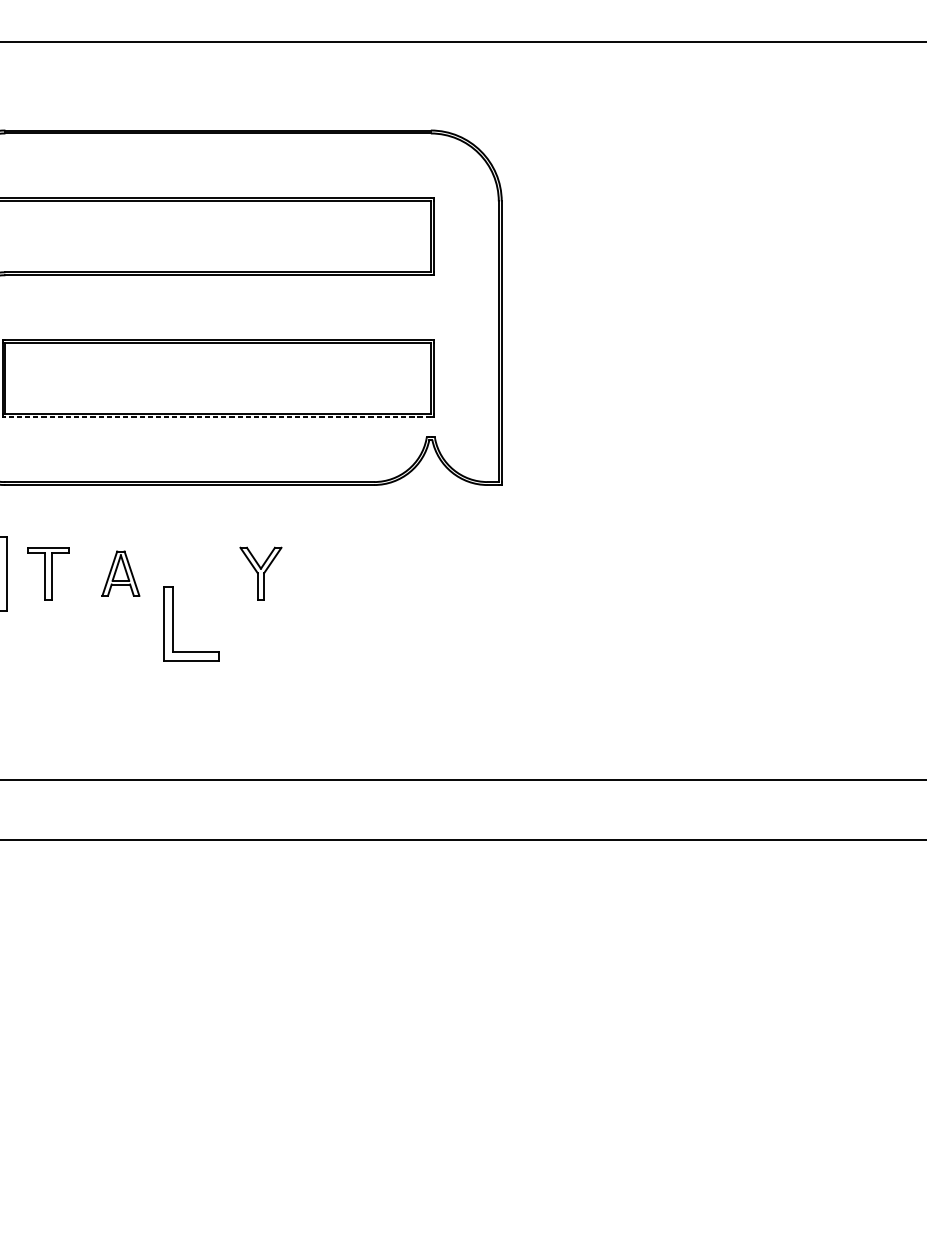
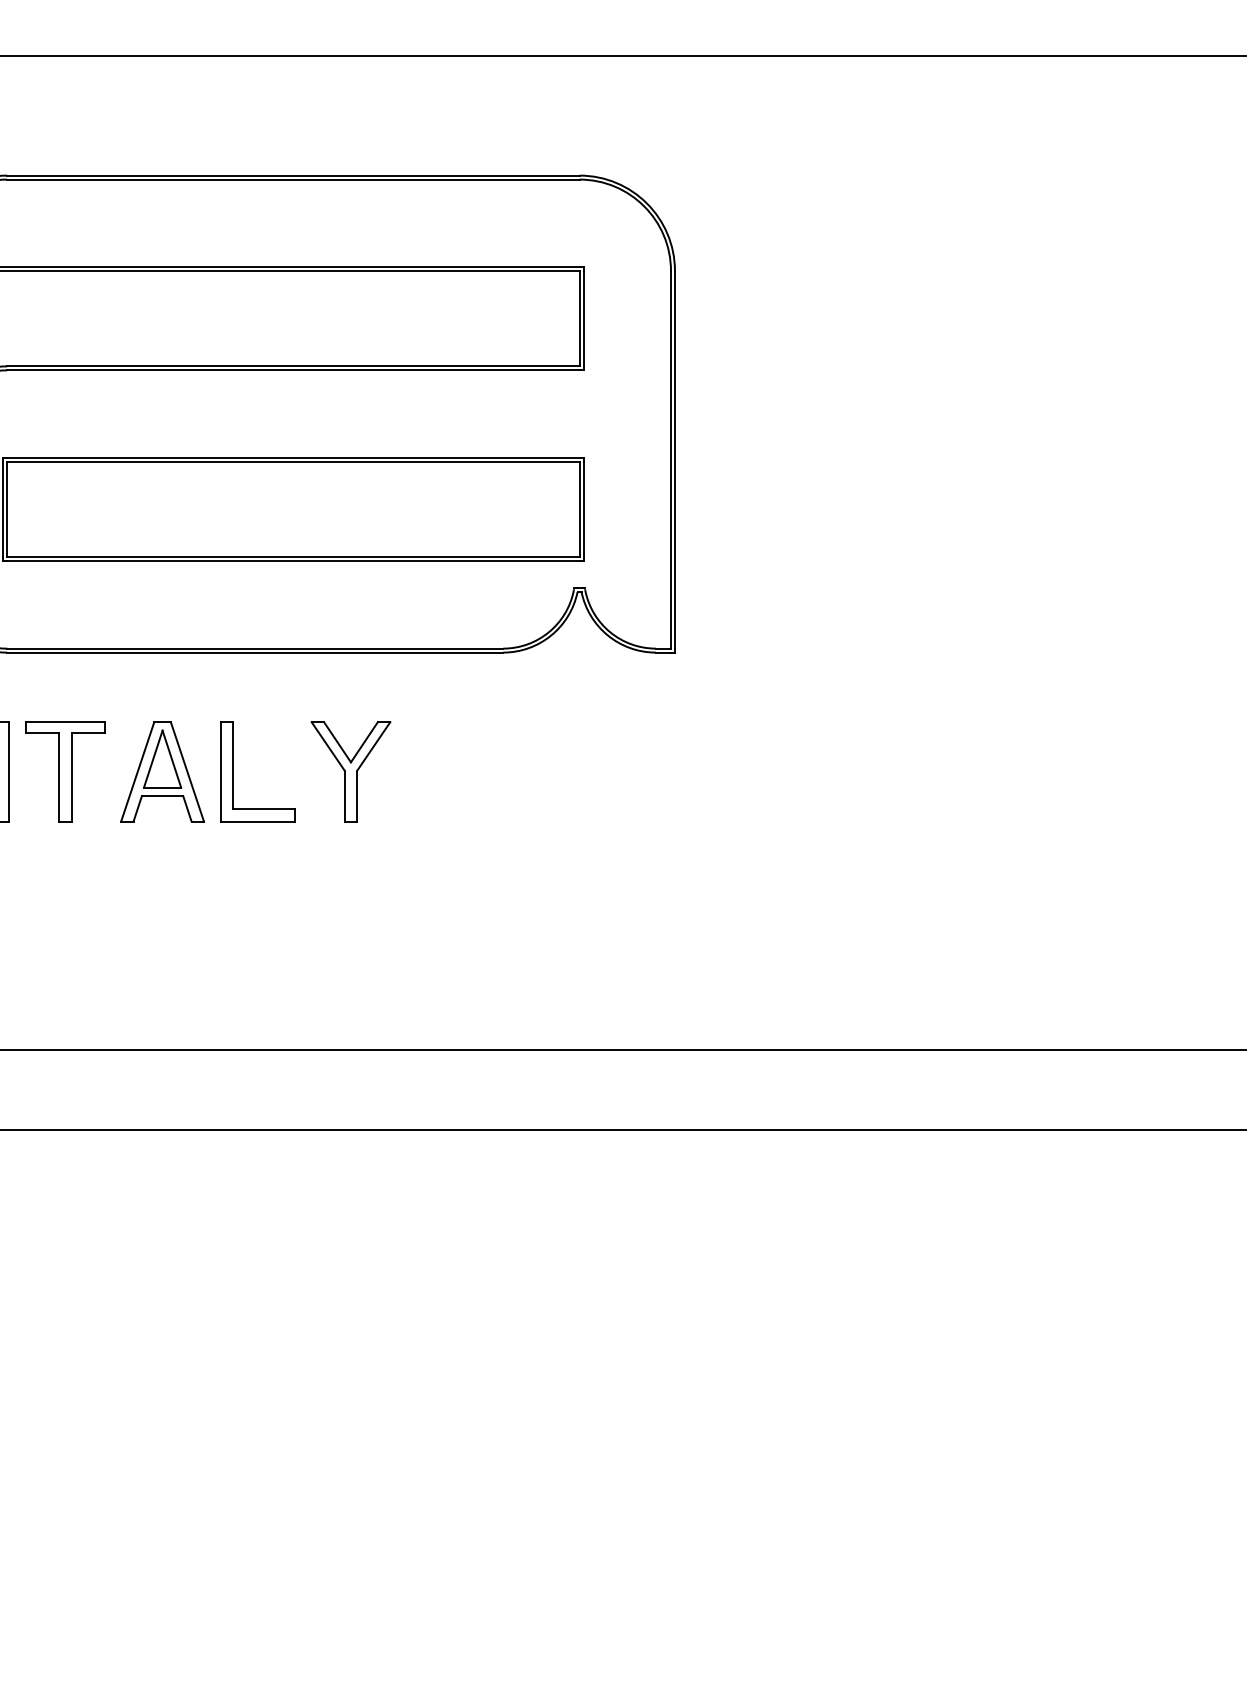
line: (217, 417) -> (292, 561), dashed -> solid
part: (48, 573) -> (65, 771), size x1.43
part: (120, 573) -> (162, 771), size x1.67
part: (260, 573) -> (350, 771), size x1.43
part: (173, 623) -> (233, 771), moved

